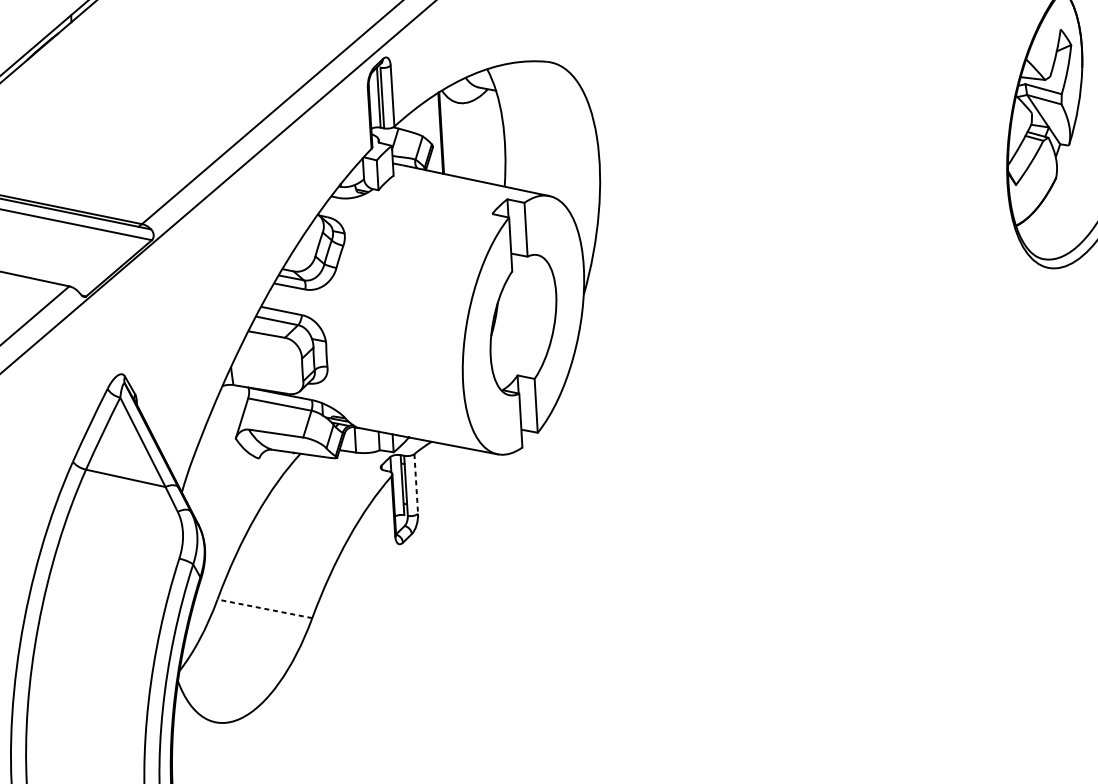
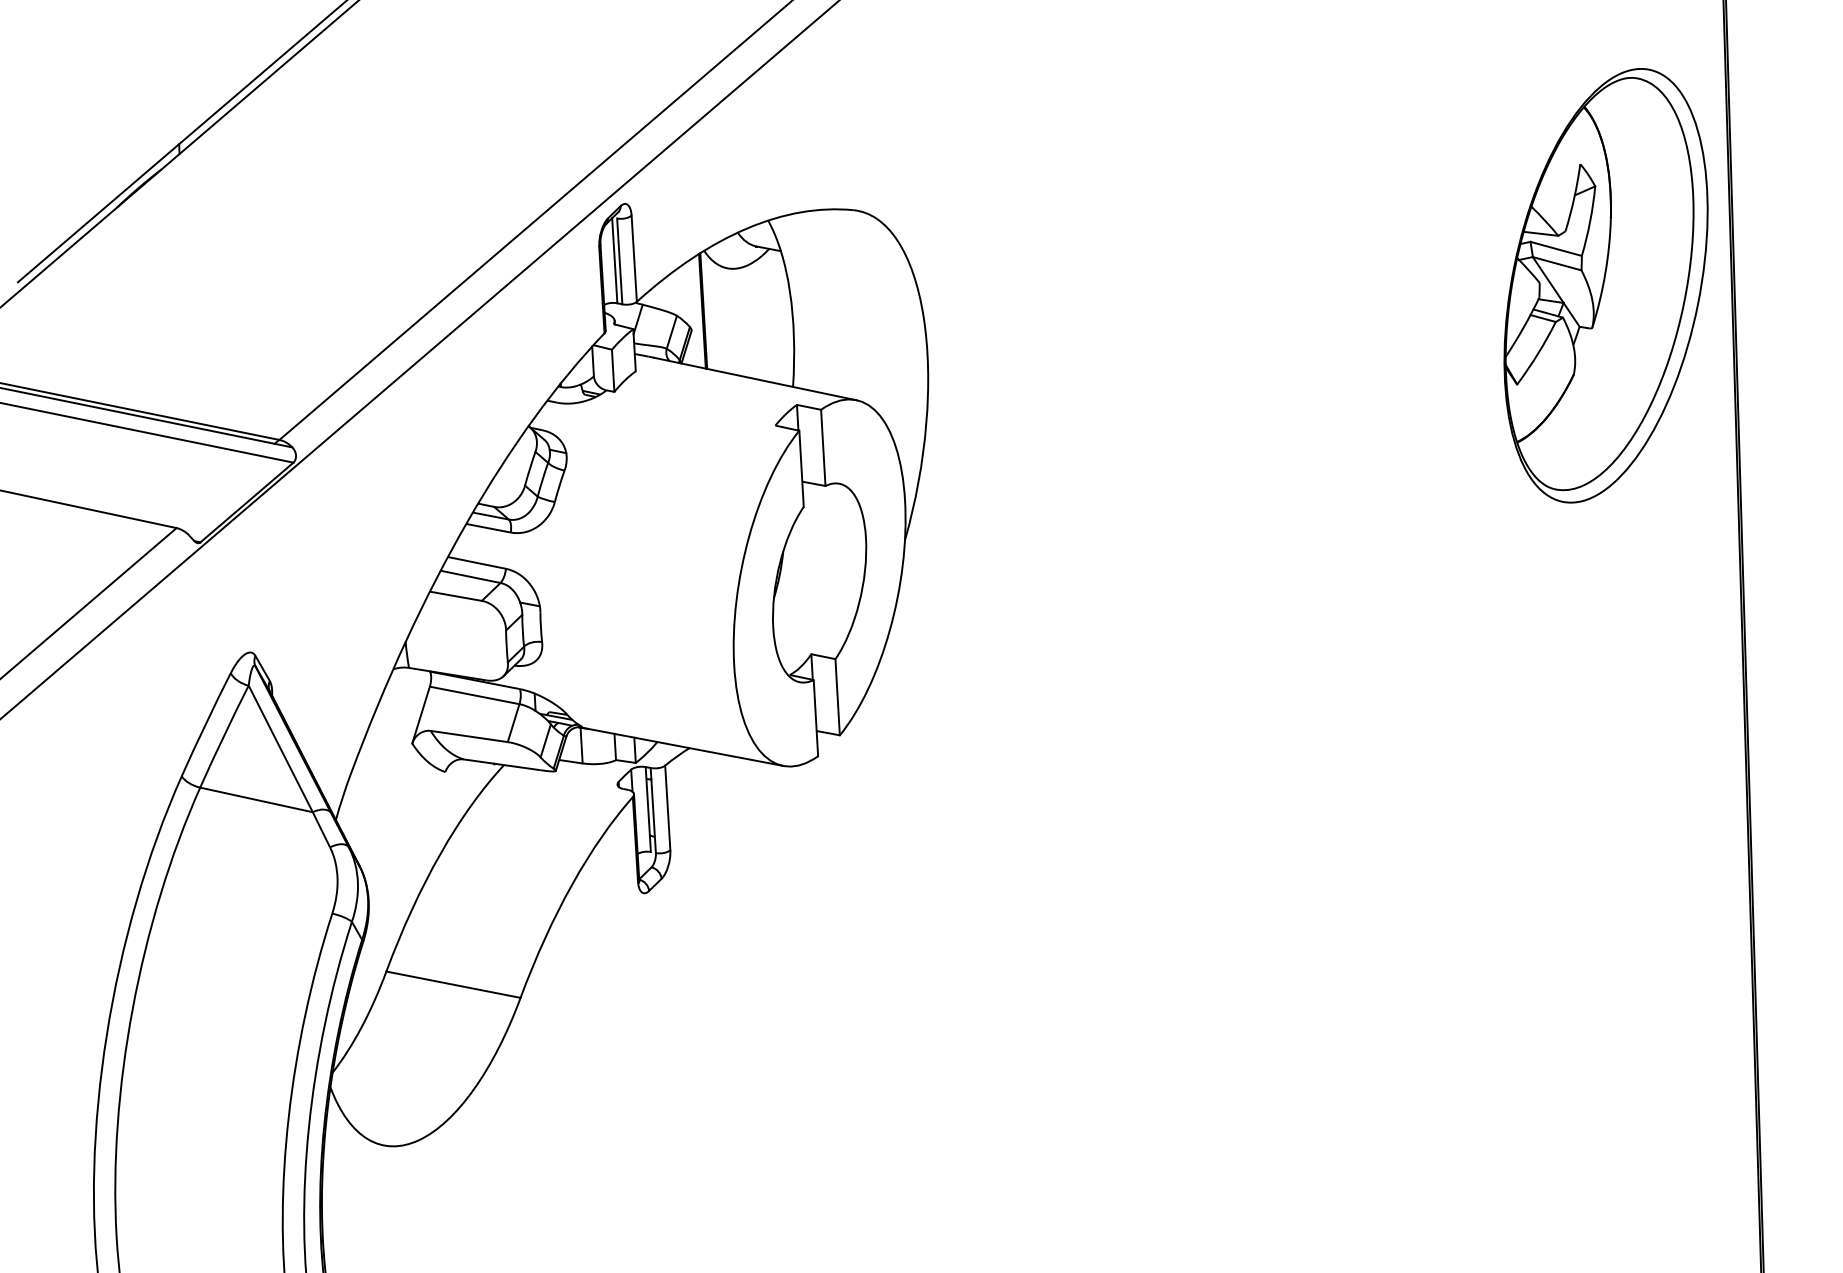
line: (416, 484) -> (667, 808), dashed -> solid
line: (264, 608) -> (453, 984), dashed -> solid

